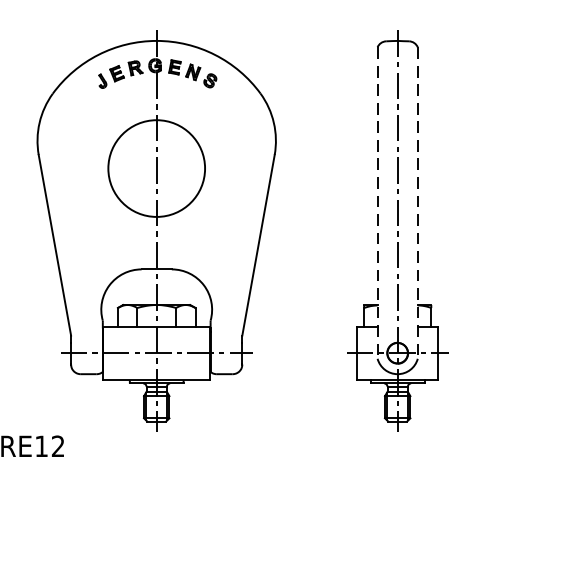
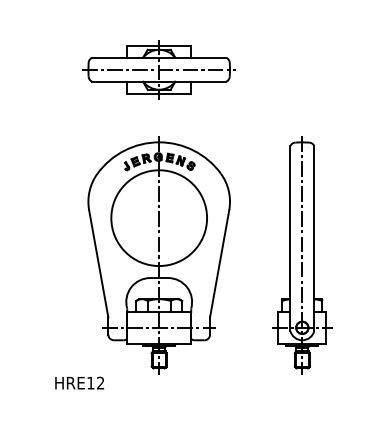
circle: (157, 169) -> (159, 218), size x1.67
line: (377, 204) -> (290, 239), dashed -> solid
line: (418, 204) -> (314, 239), dashed -> solid

